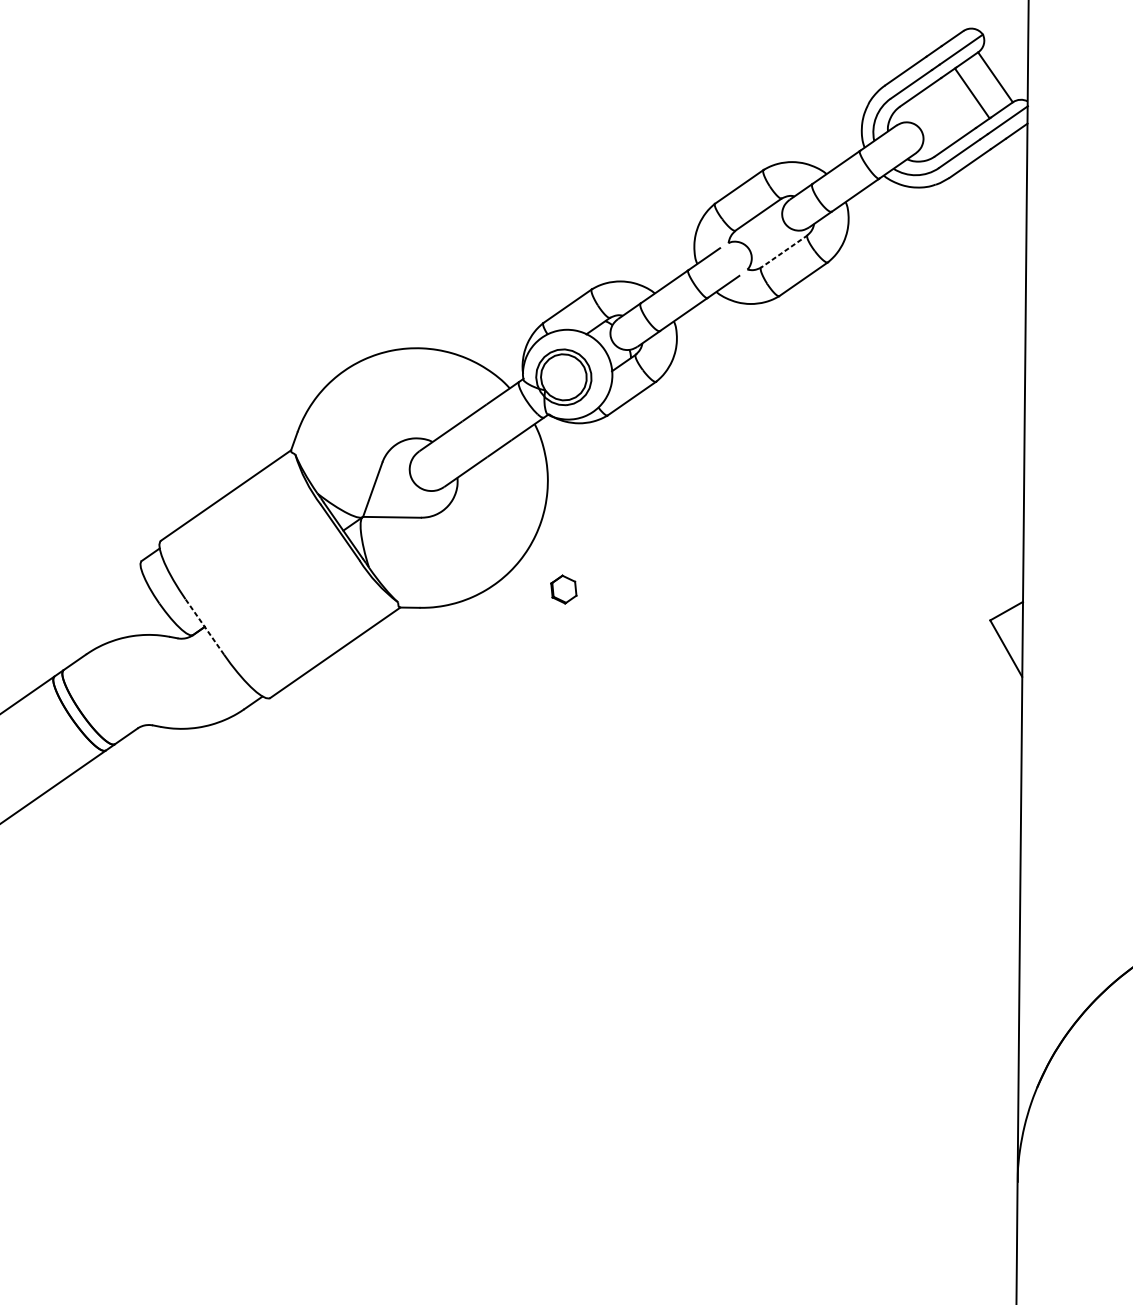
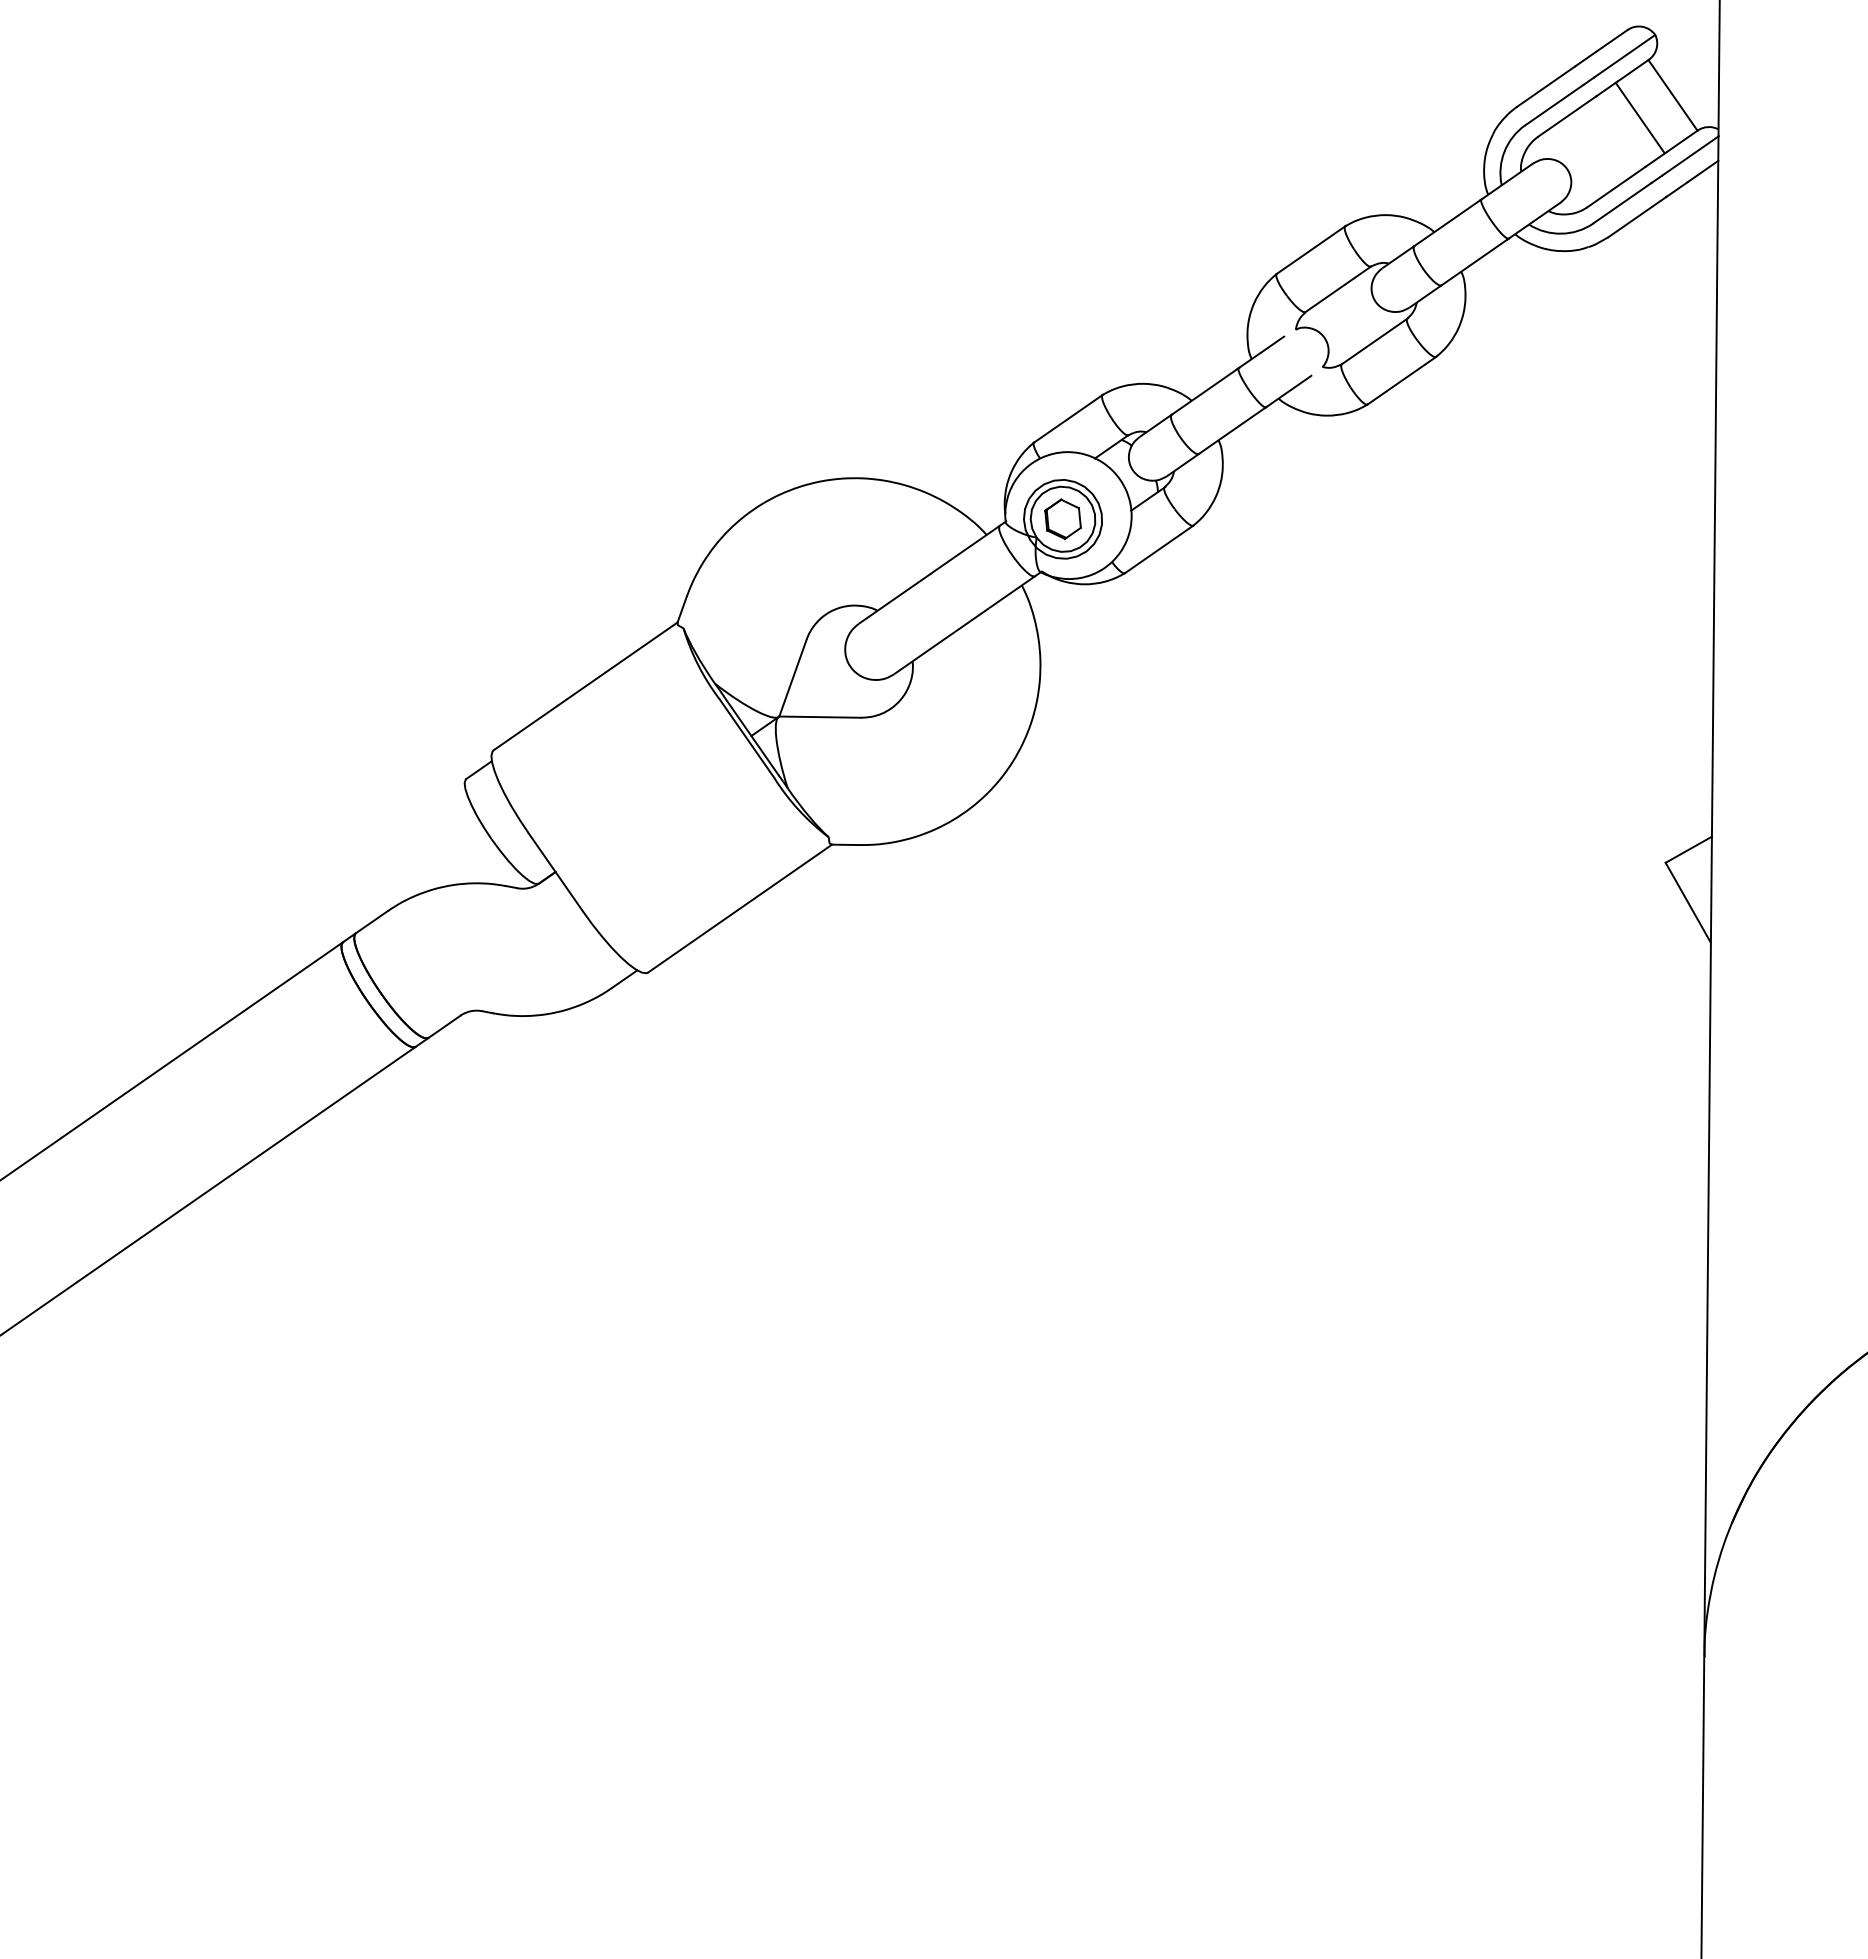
line: (784, 251) -> (1374, 341), dashed -> solid
part: (563, 589) -> (1062, 518), moved
line: (204, 627) -> (555, 872), dashed -> solid

